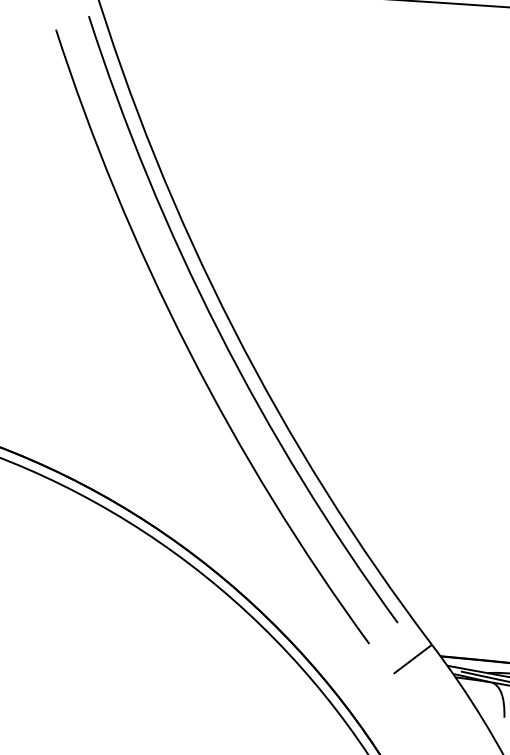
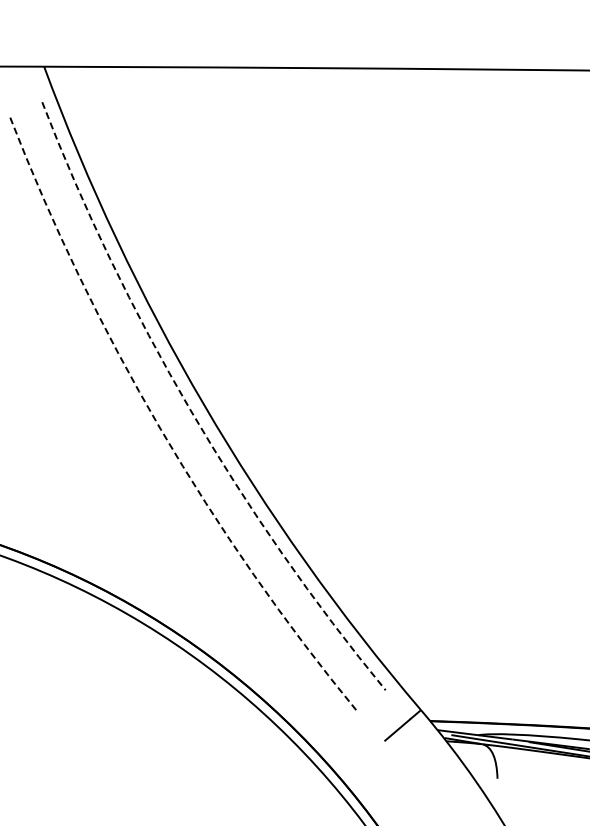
arc: (219, 332) -> (190, 410), solid -> dashed
arc: (188, 349) -> (160, 429), solid -> dashed

